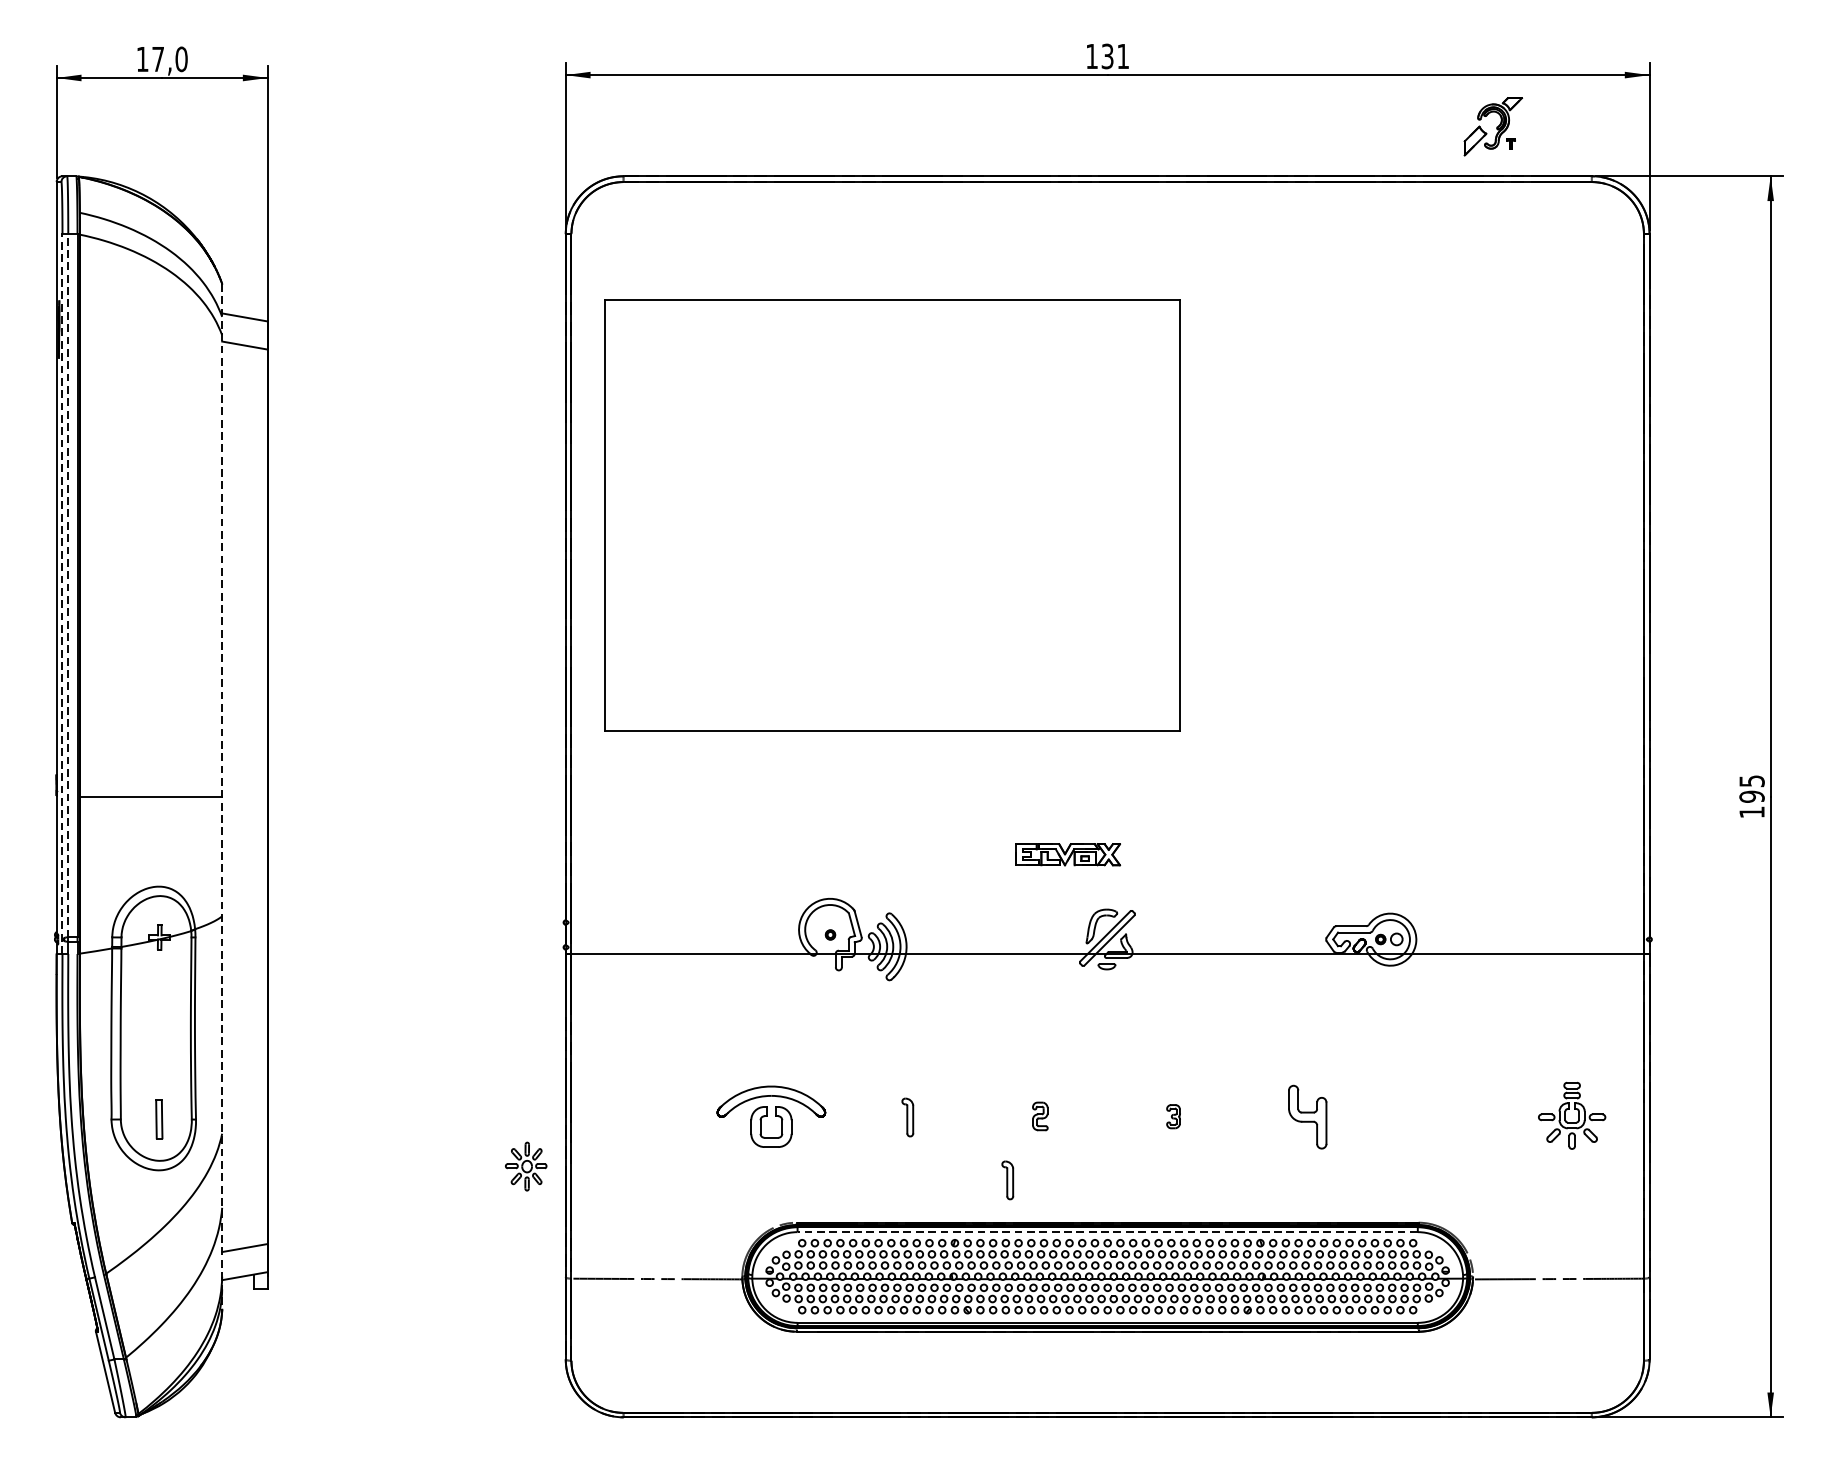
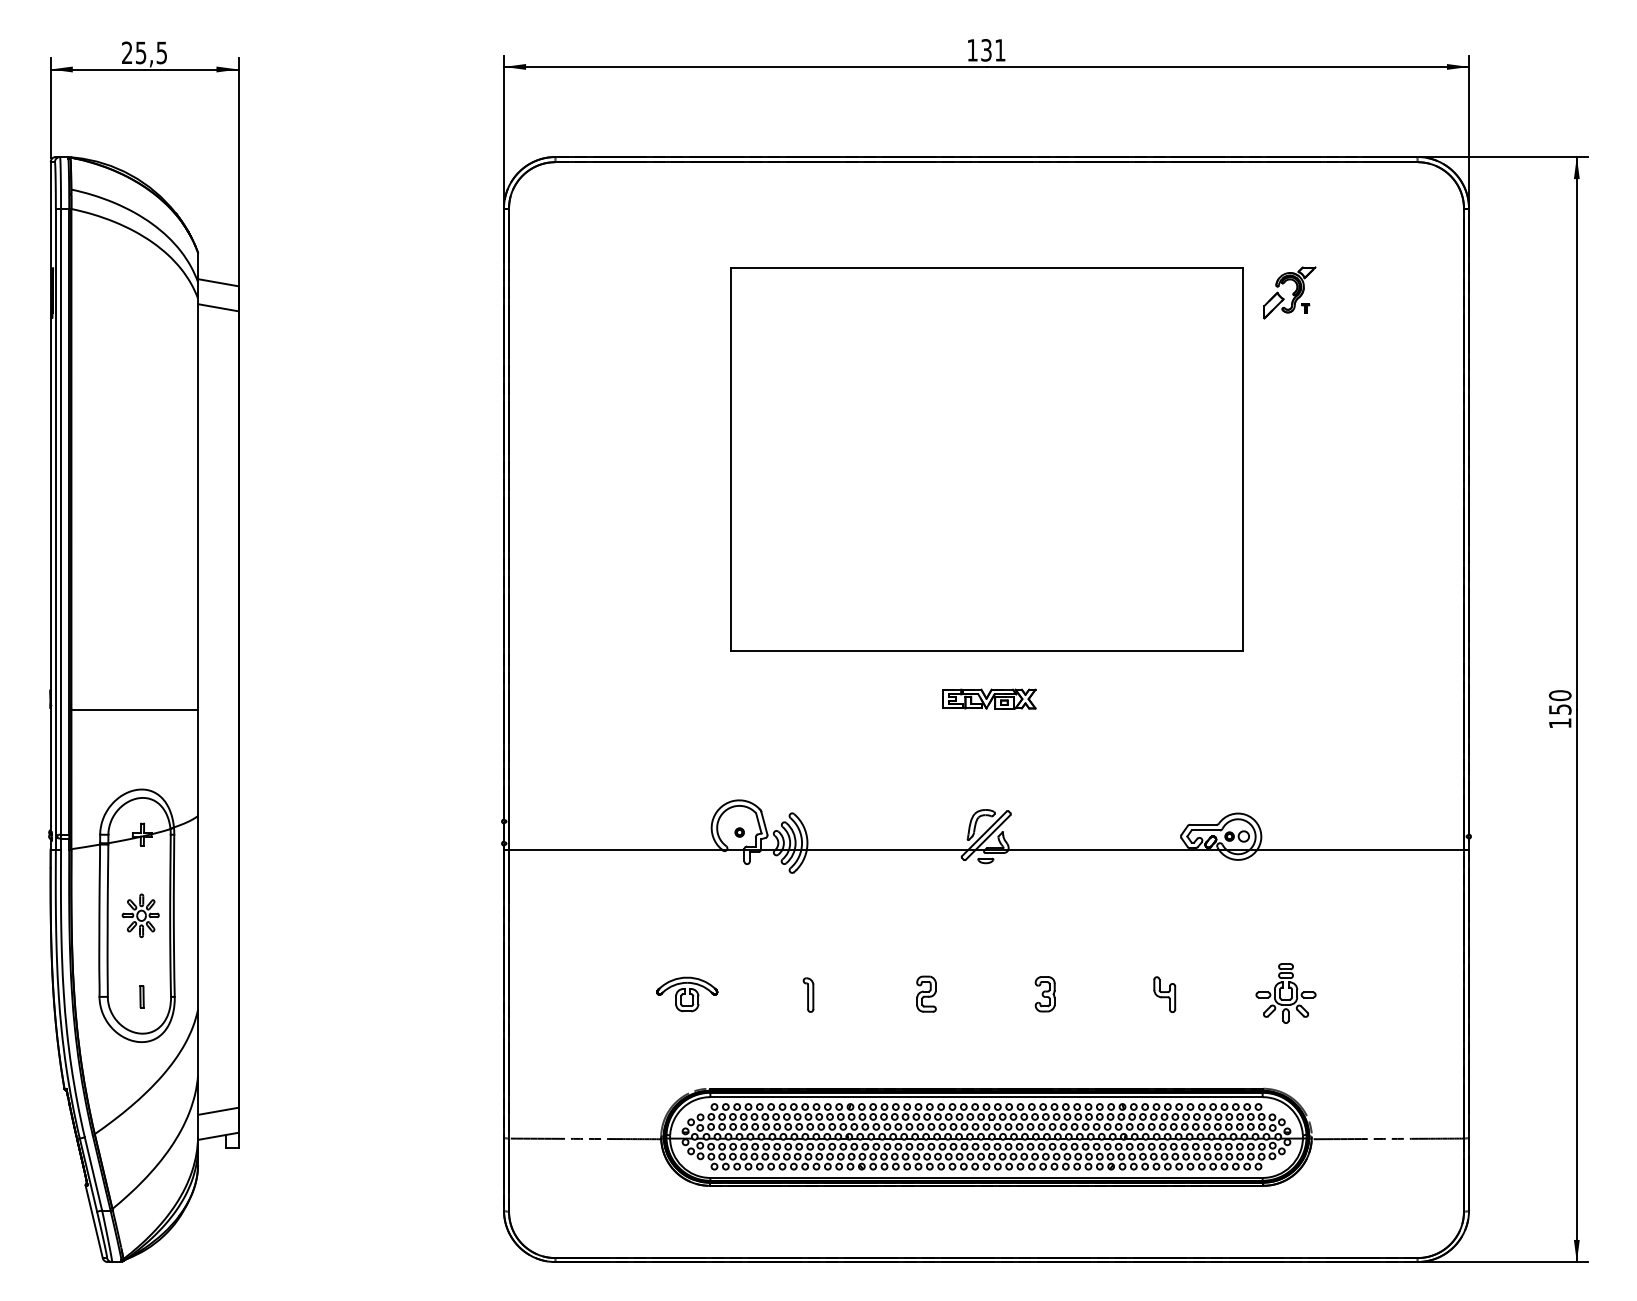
text: (162, 58) -> (144, 52), 17,0 -> 25,5
part: (1492, 126) -> (1289, 292), moved
part: (892, 515) -> (986, 459), moved
line: (68, 585) -> (61, 521), dashed -> solid
line: (62, 593) -> (55, 528), dashed -> solid
text: (1751, 788) -> (1559, 702), 195 -> 150
line: (222, 796) -> (198, 709), dashed -> solid
part: (1068, 854) -> (989, 698), moved
part: (1040, 1115) -> (926, 993), size x1.43
part: (1571, 1115) -> (1285, 993), moved
part: (771, 1116) -> (687, 994), size x0.62
part: (1172, 1116) -> (1044, 994), size x1.67
part: (1307, 1116) -> (1164, 994), size x0.62
part: (158, 1119) -> (141, 996), size x0.62
part: (525, 1166) -> (140, 915), moved
part: (1007, 1179) -> (897, 1050), removed
line: (1107, 1232) -> (986, 1097), dashed -> solid

